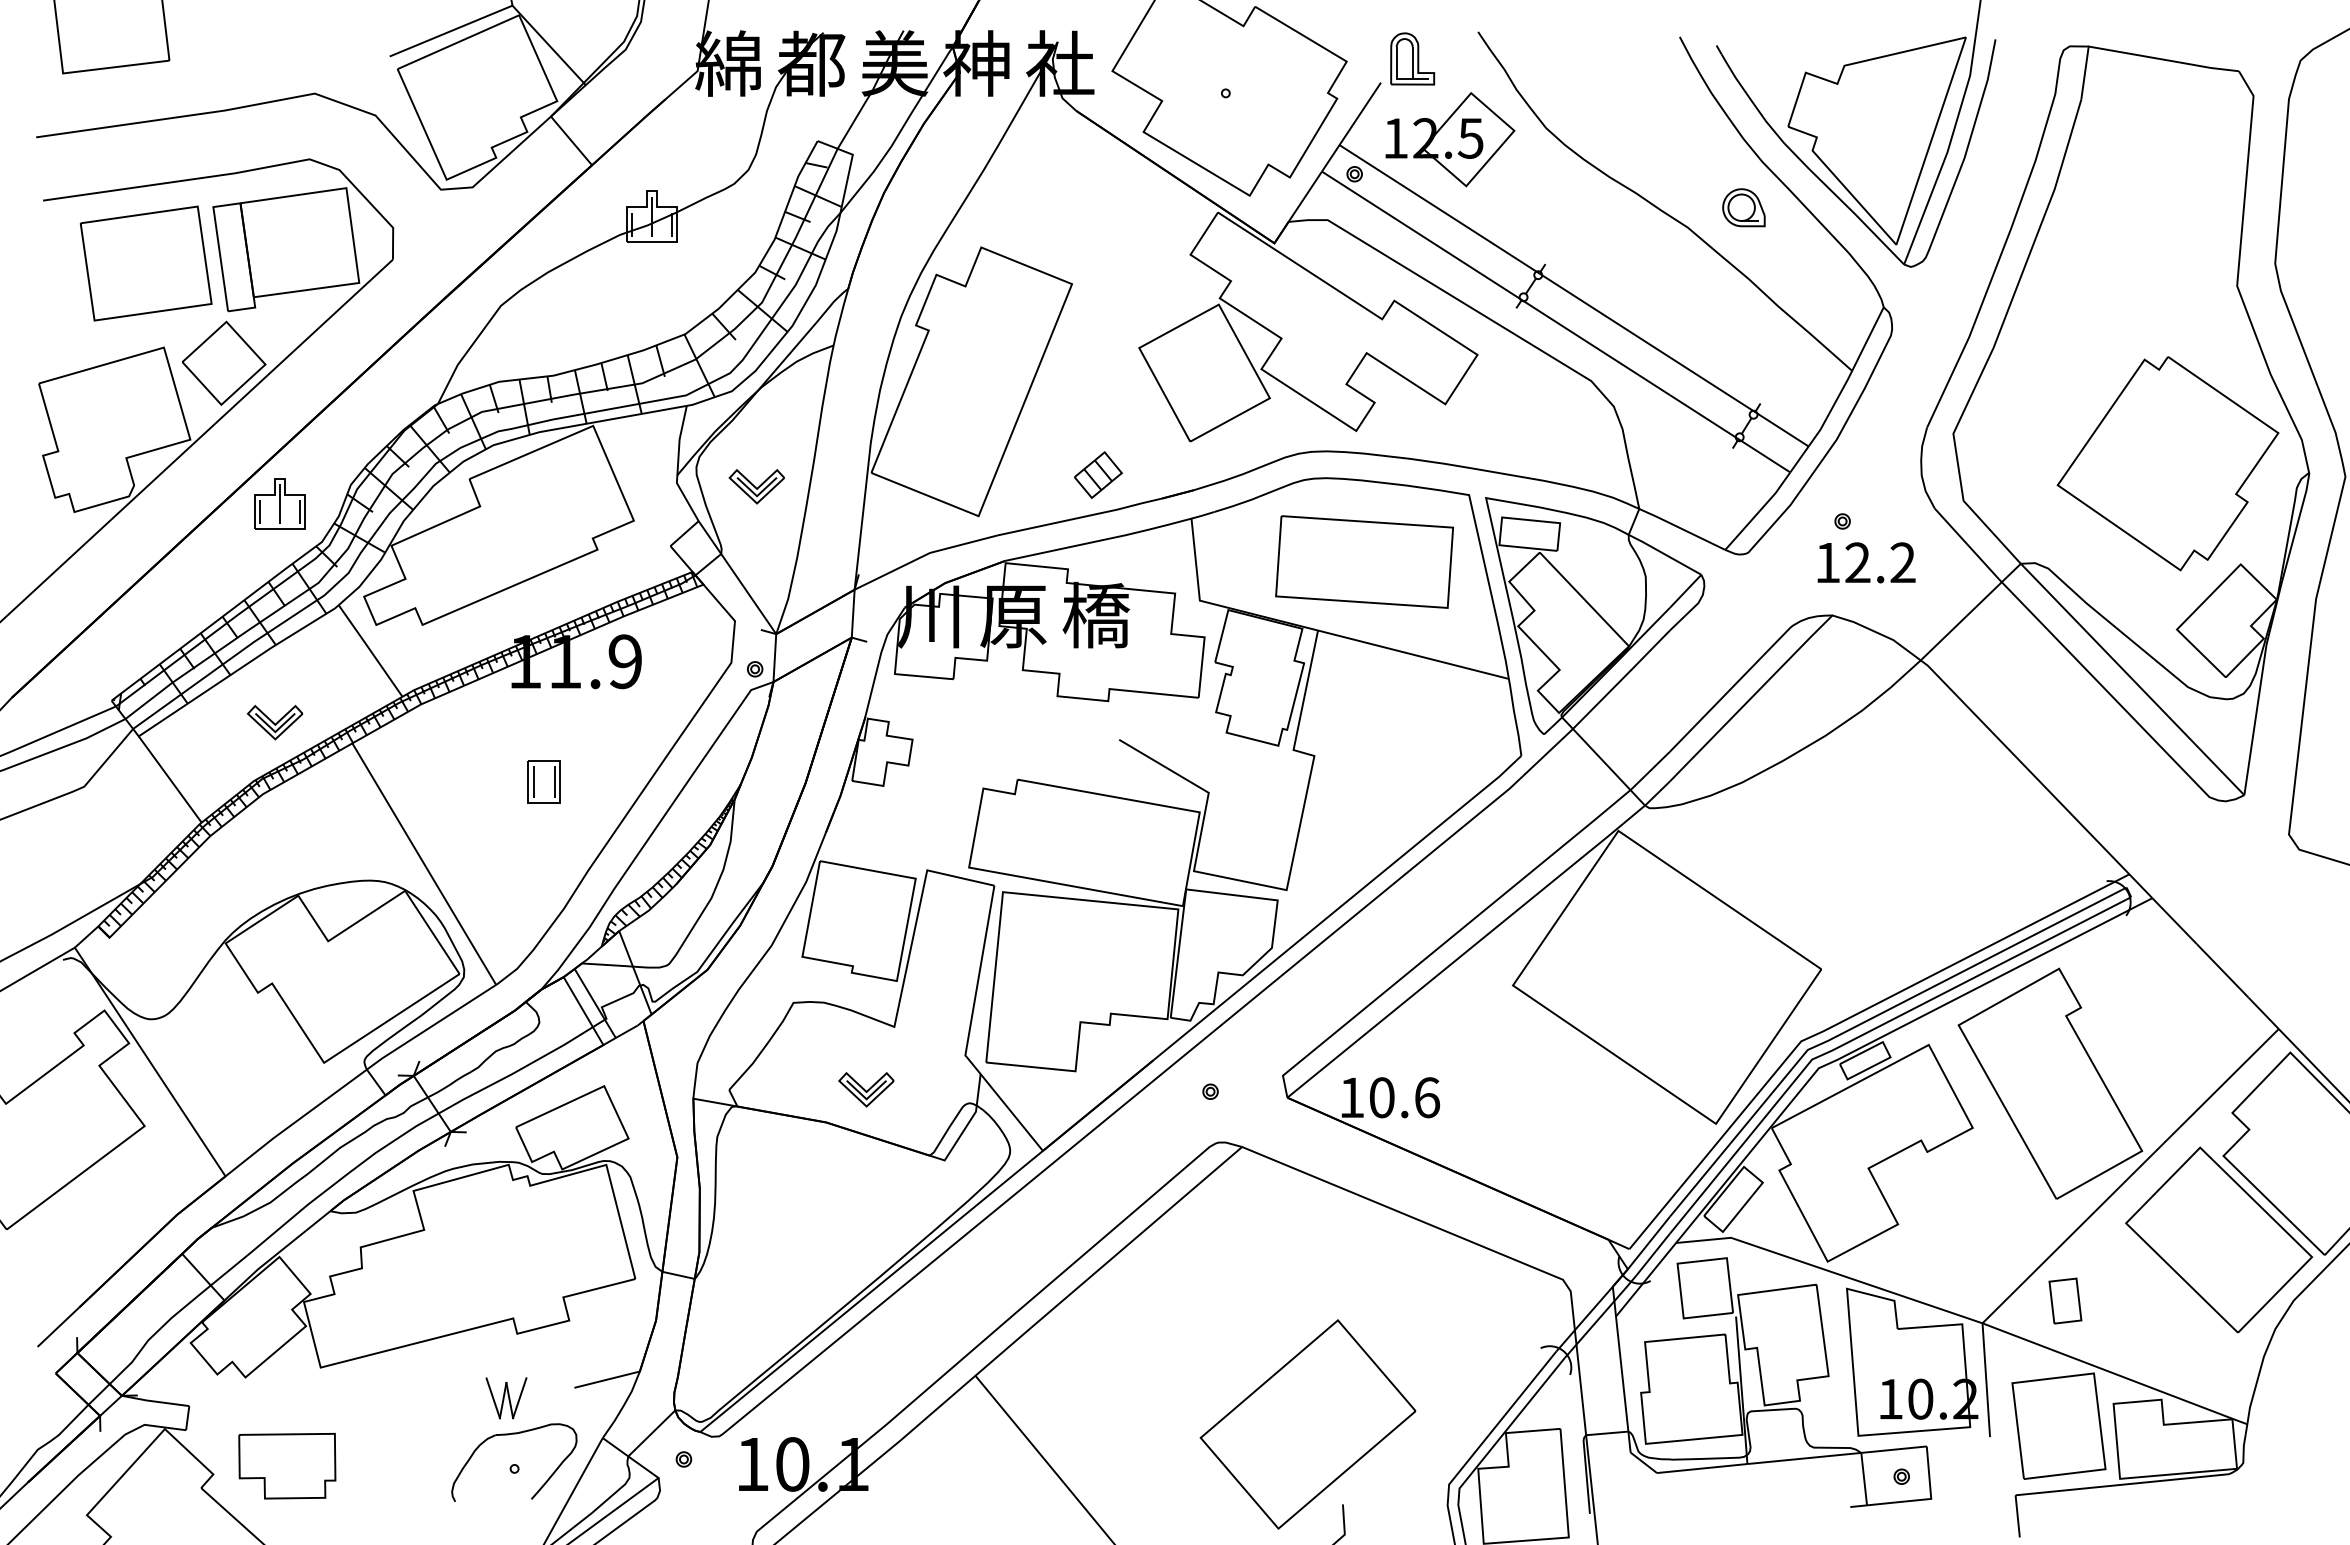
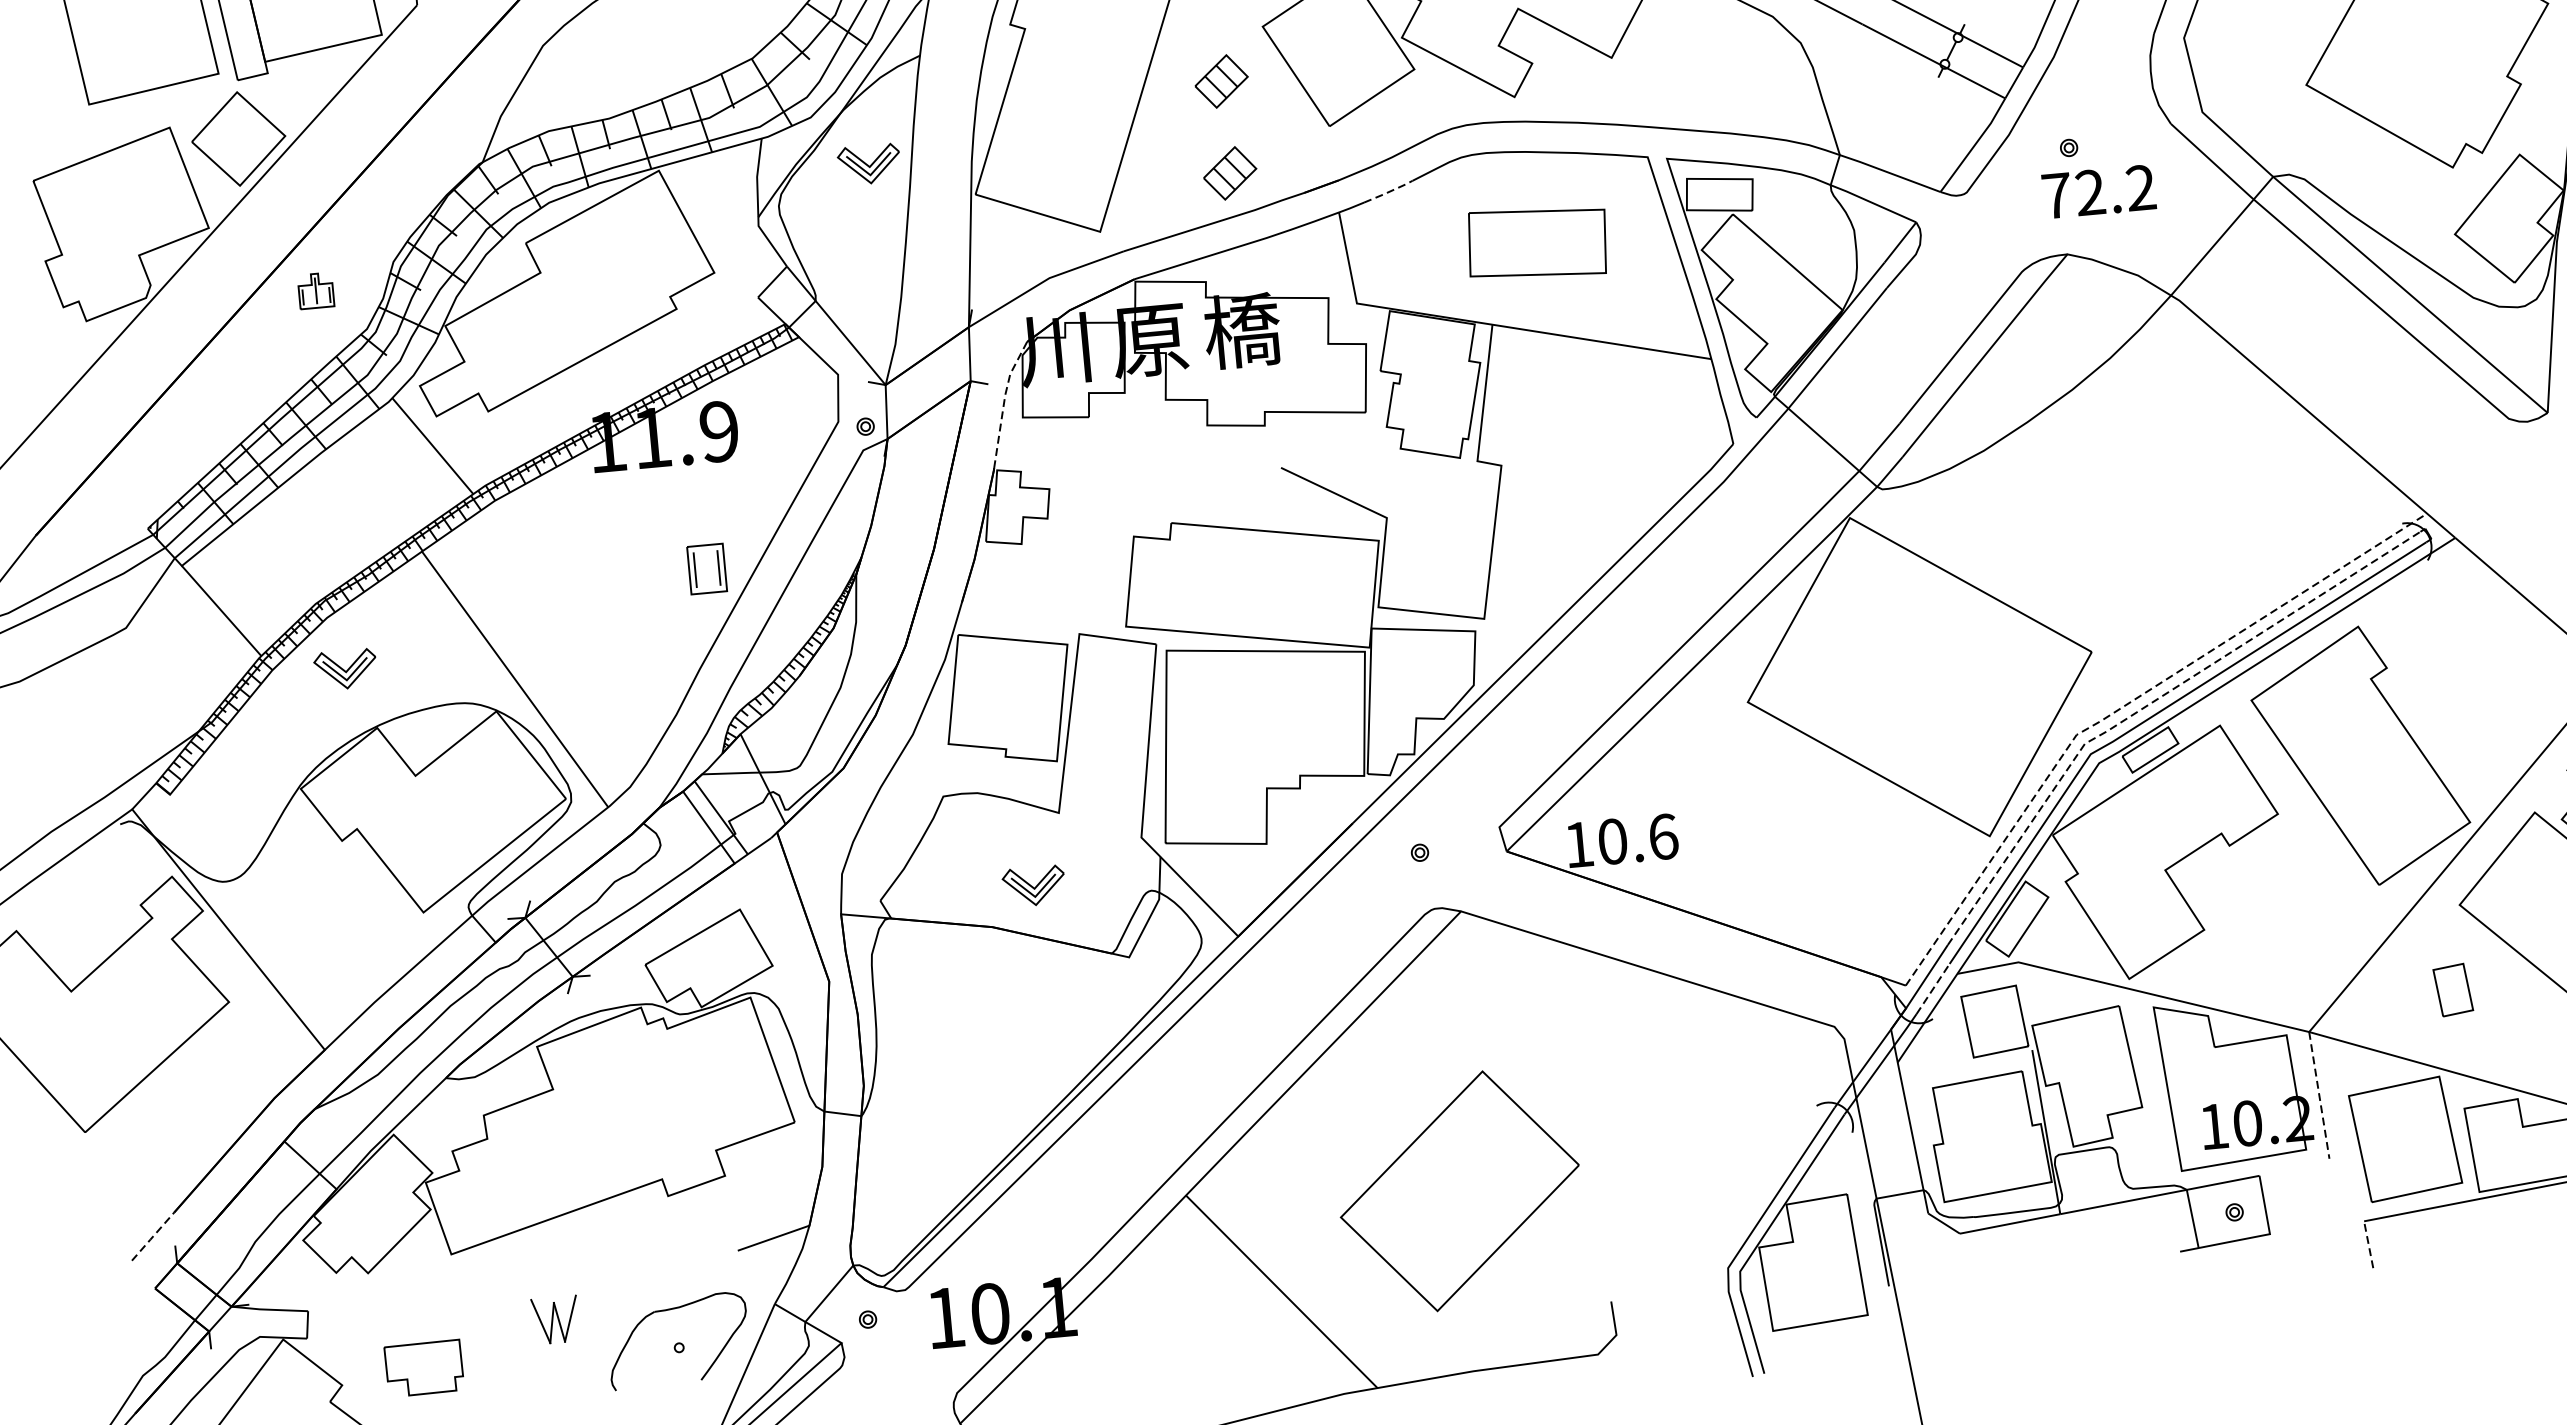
part: (1098, 392) -> (1221, 80), added
part: (756, 486) -> (868, 164), moved
part: (279, 503) -> (315, 290), size x0.6
line: (1237, 504) -> (1389, 191), solid -> dashed
part: (1364, 561) -> (1537, 242), size x0.7
text: (1827, 562) -> (2056, 195), 12.2 -> 72.2
line: (879, 658) -> (1003, 401), solid -> dashed
part: (275, 722) -> (346, 669), moved
part: (543, 781) -> (706, 568), moved
line: (1844, 1020) -> (2123, 707), solid -> dashed
line: (1868, 1020) -> (2149, 704), solid -> dashed
line: (1653, 1254) -> (1933, 989), solid -> dashed
part: (2065, 1300) -> (2453, 989), moved
line: (58, 1327) -> (153, 1236), solid -> dashed
line: (1986, 1380) -> (2319, 1095), solid -> dashed
part: (506, 1398) -> (555, 1320), moved
part: (1307, 1424) -> (1459, 1191), moved
part: (287, 1466) -> (424, 1368), size x0.7
line: (2017, 1515) -> (2368, 1243), solid -> dashed

